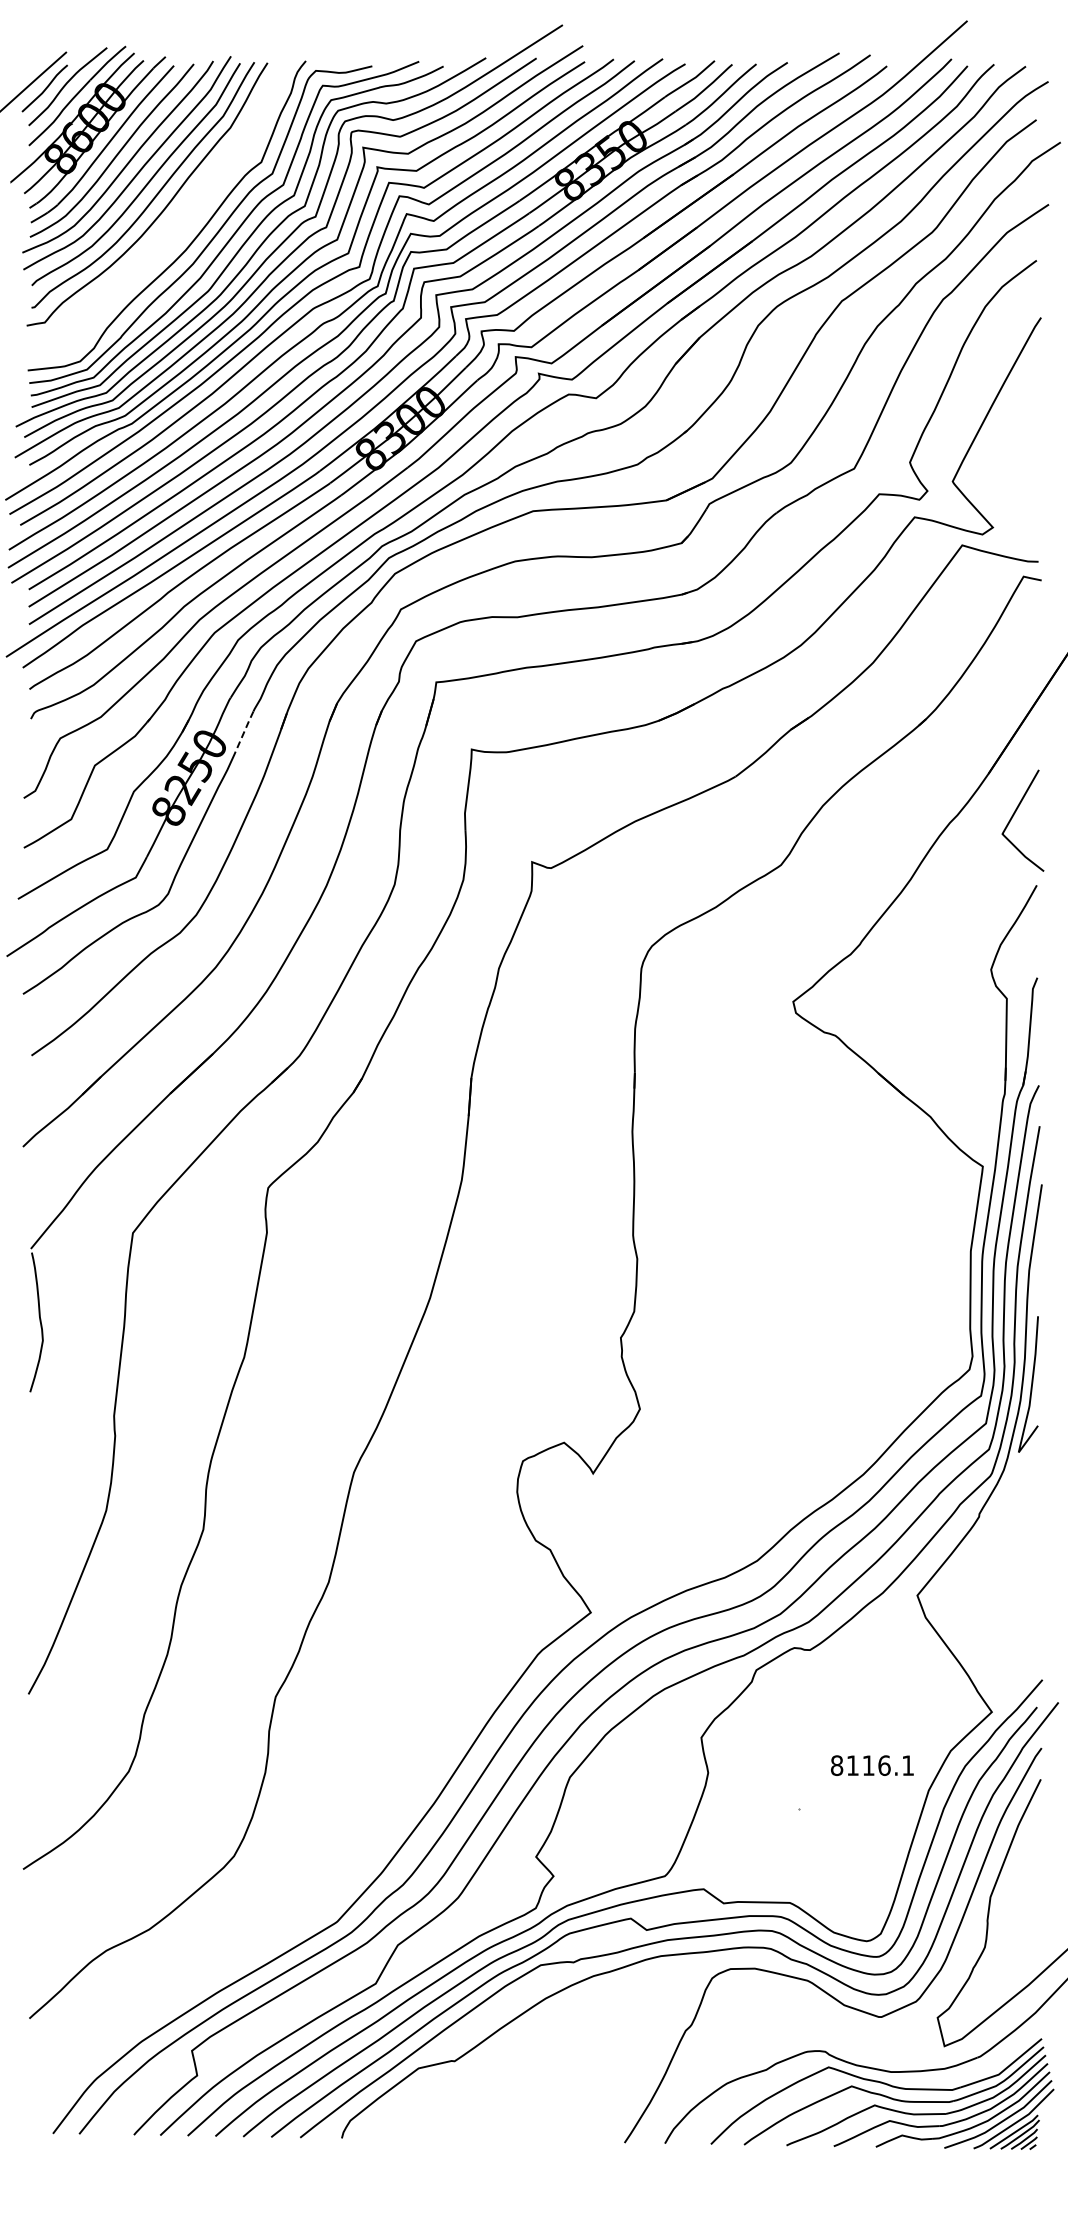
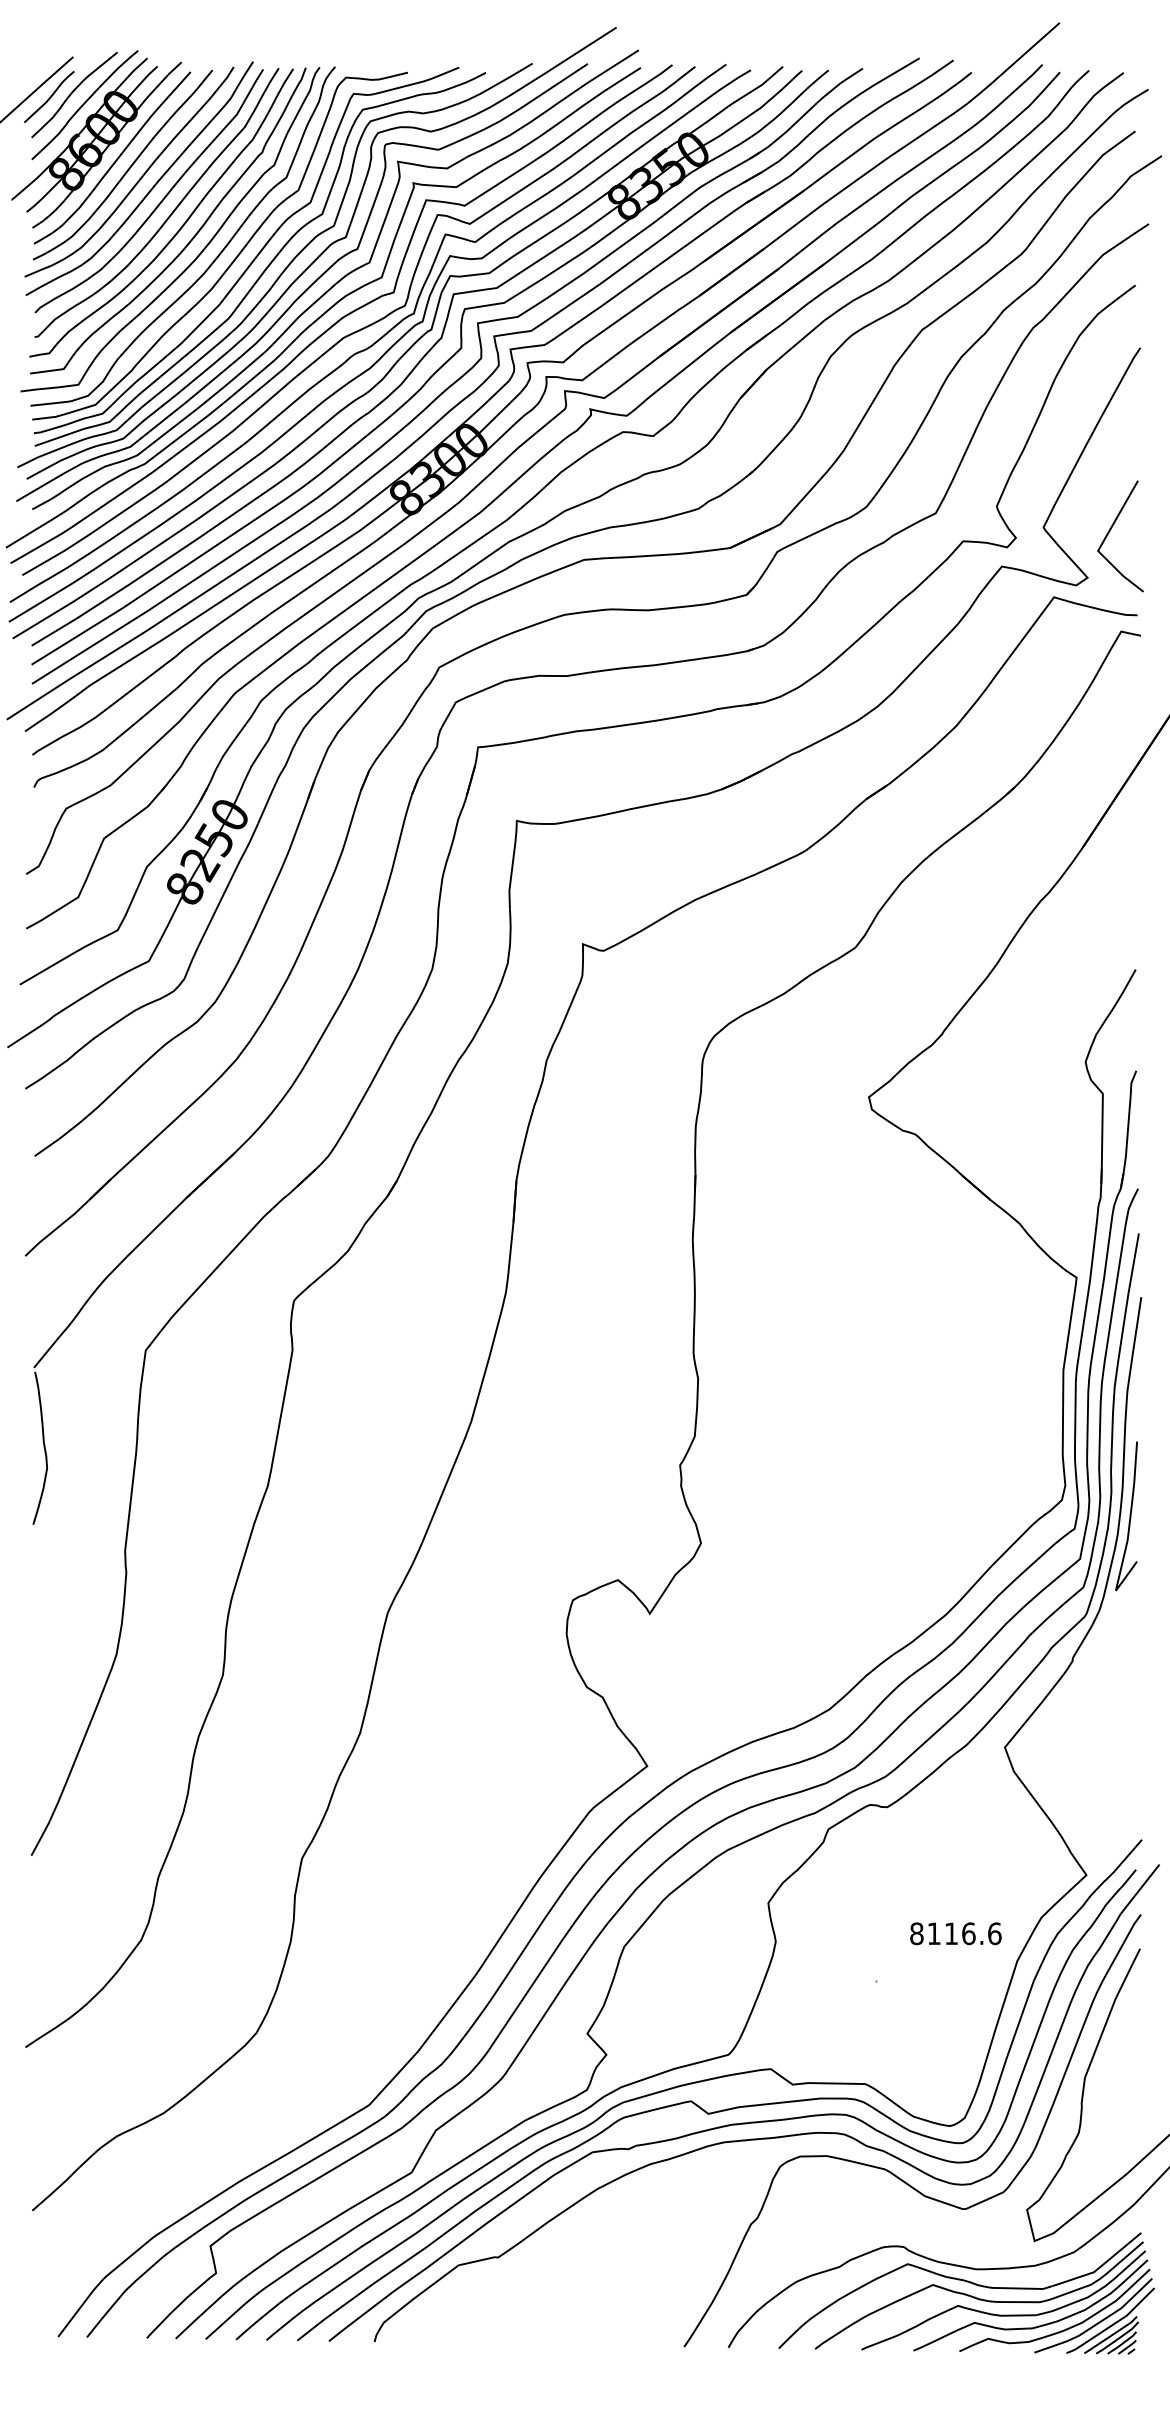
part: (170, 222) -> (186, 243), added
line: (244, 731) -> (267, 801), dashed -> solid
curve: (1014, 815) -> (1111, 530), moved
text: (908, 1765) -> (995, 1933), 8116.1 -> 8116.6

